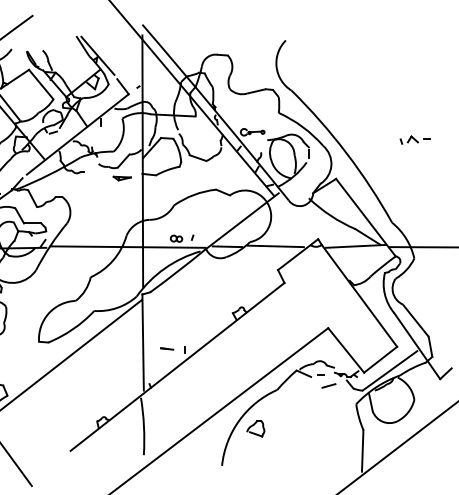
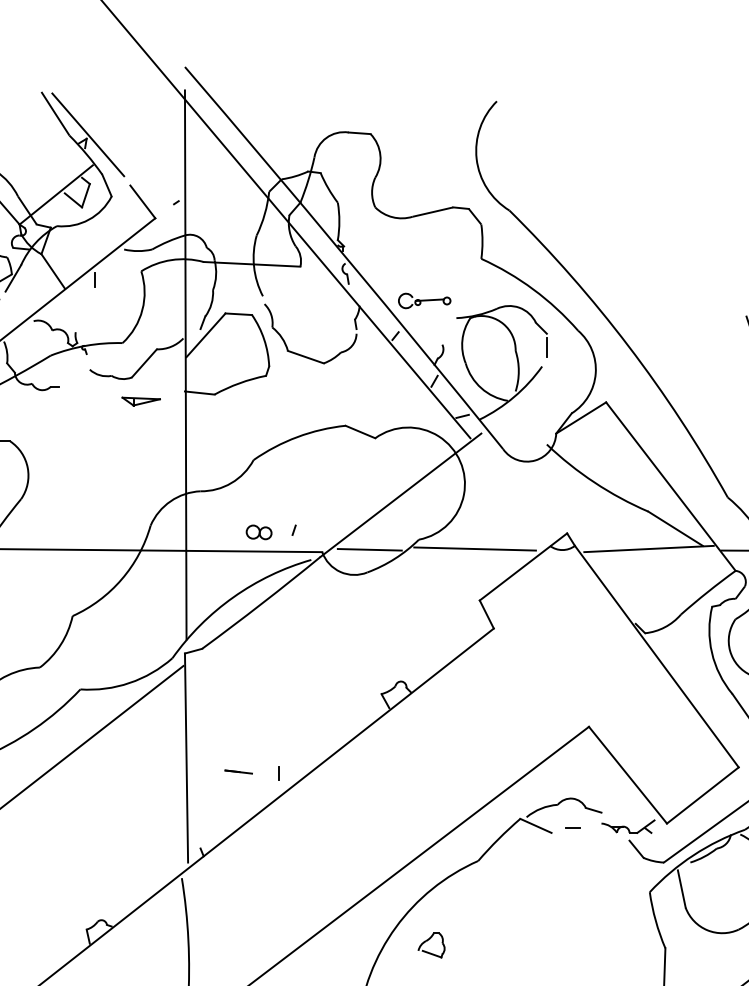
line: (328, 385) -> (589, 851), removed
part: (255, 428) -> (430, 944), size x0.7

